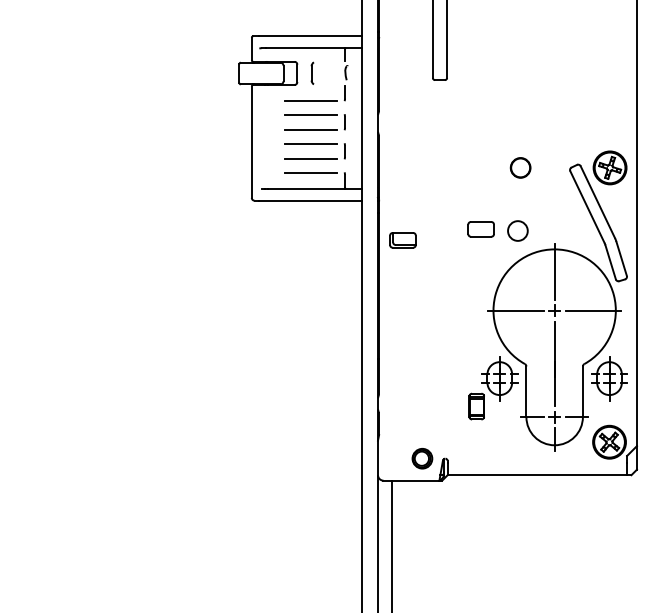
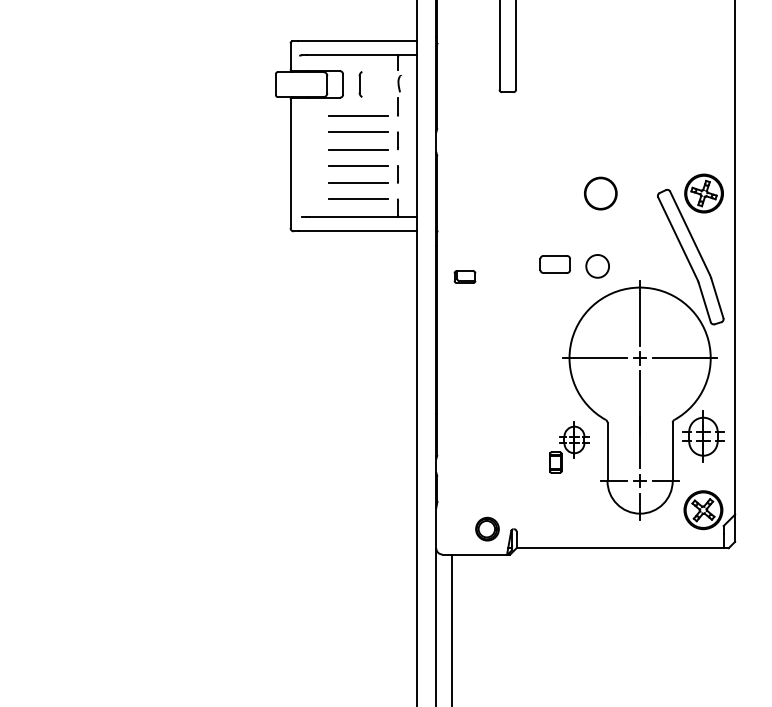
part: (520, 167) -> (600, 193), size x1.4
part: (402, 239) -> (464, 276), size x0.7
part: (492, 387) -> (568, 447), size x0.7

